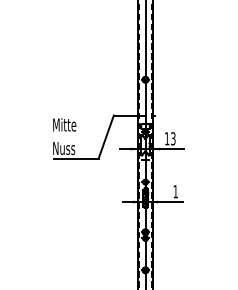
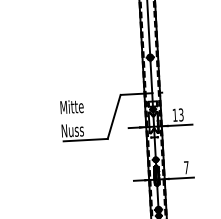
text: (175, 191) -> (186, 167), 1 -> 7

